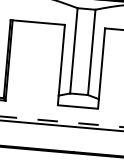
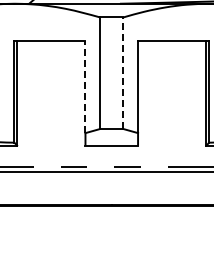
line: (91, 52) -> (123, 73), solid -> dashed
line: (61, 60) -> (85, 86), solid -> dashed

